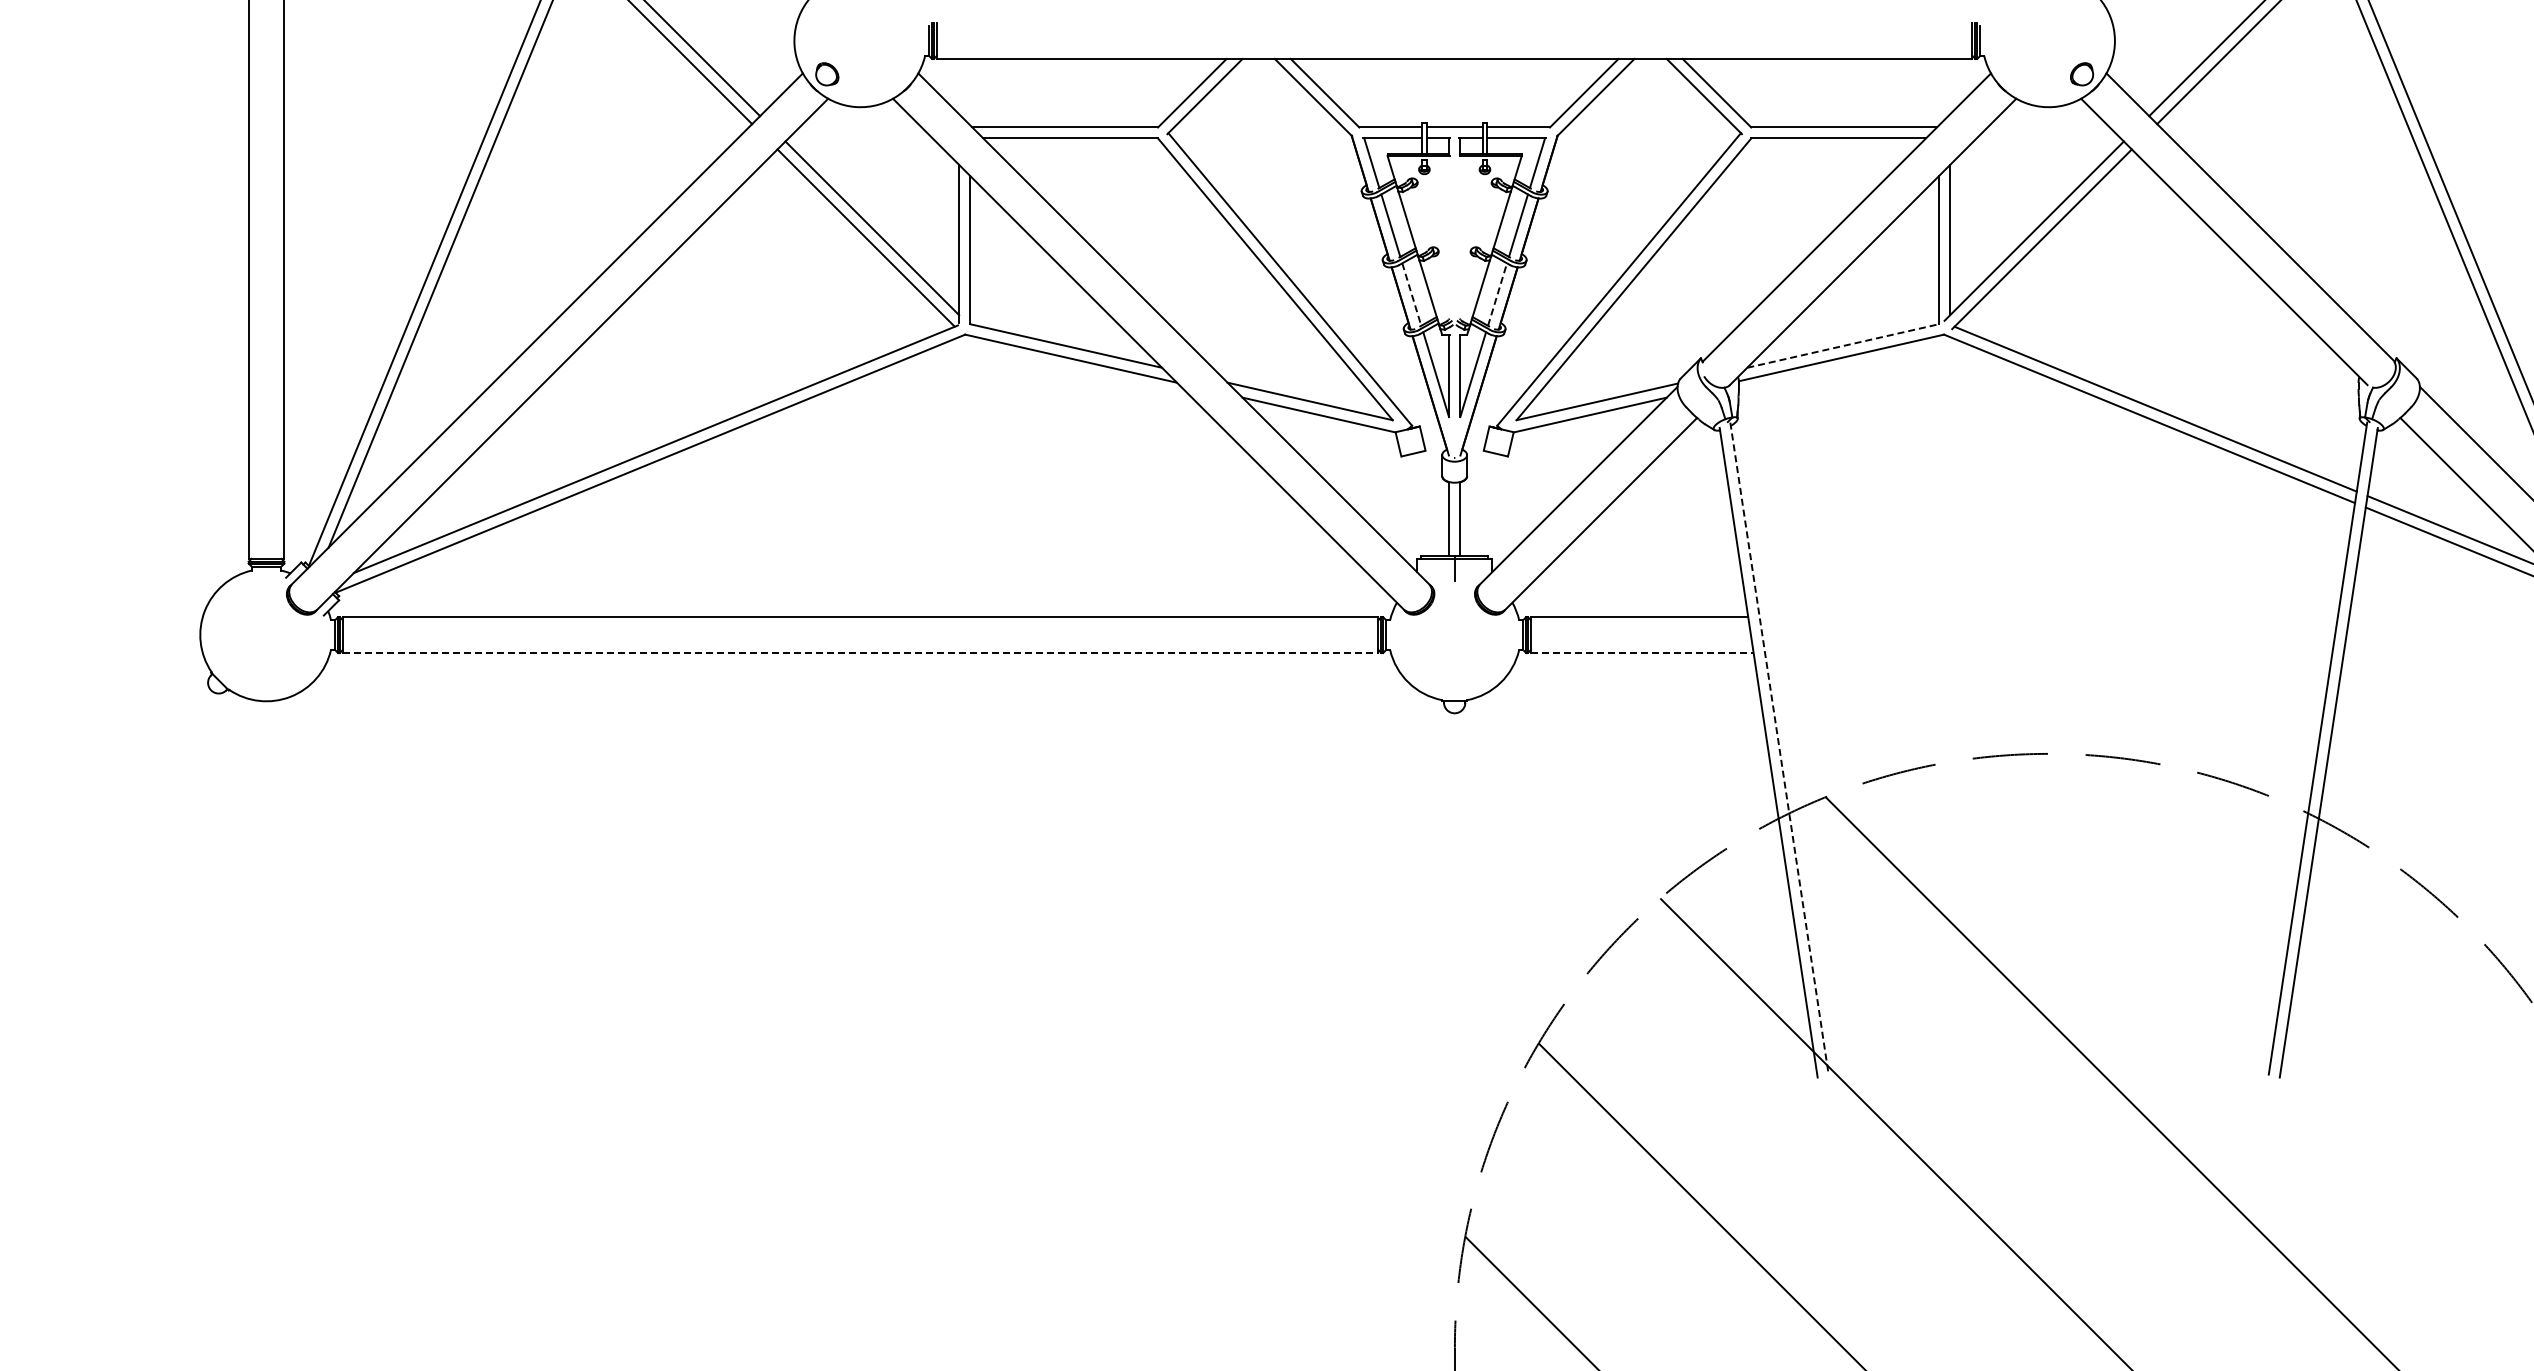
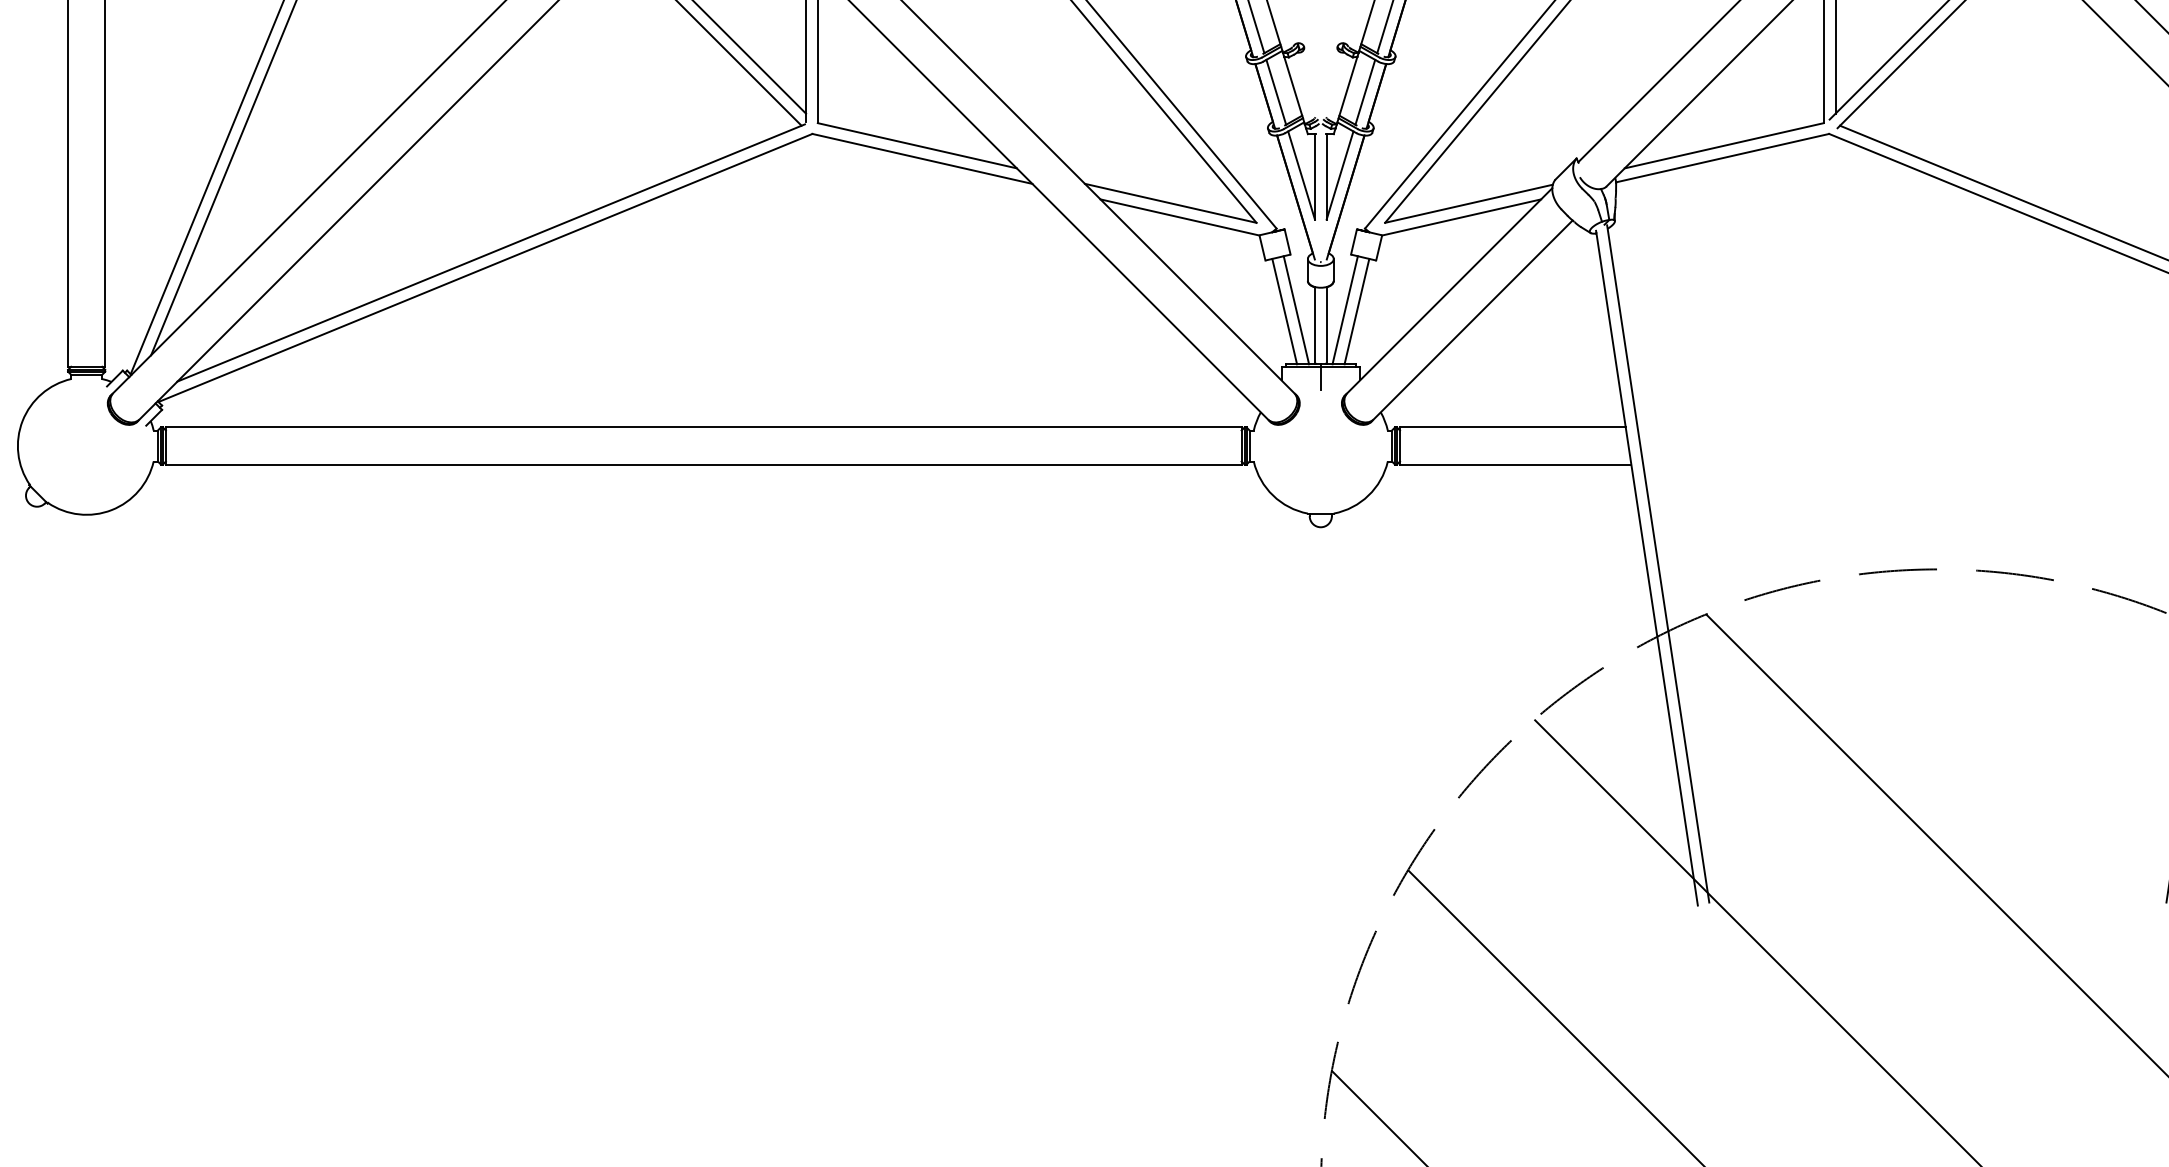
line: (1411, 294) -> (1275, 92), dashed -> solid
line: (1497, 294) -> (1365, 92), dashed -> solid
line: (1843, 345) -> (1724, 145), dashed -> solid
line: (1430, 504) -> (1295, 310), added
line: (1477, 504) -> (1344, 310), added
line: (1419, 505) -> (1284, 311), added
line: (1489, 505) -> (1356, 311), added
line: (860, 653) -> (703, 465), dashed -> solid
line: (1642, 653) -> (1515, 465), dashed -> solid
line: (1779, 748) -> (1658, 563), dashed -> solid

